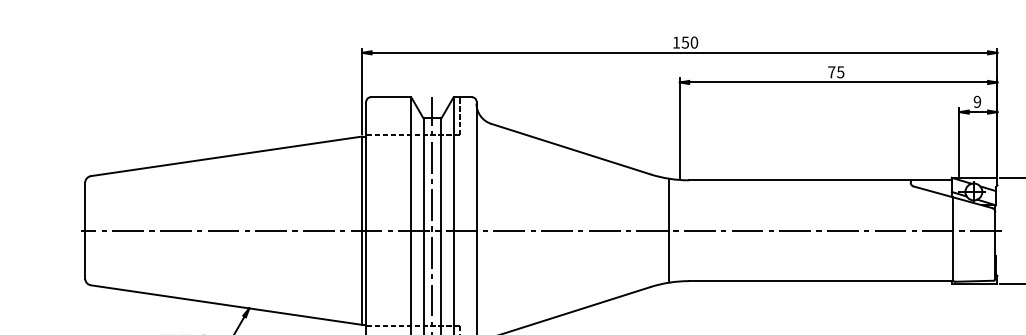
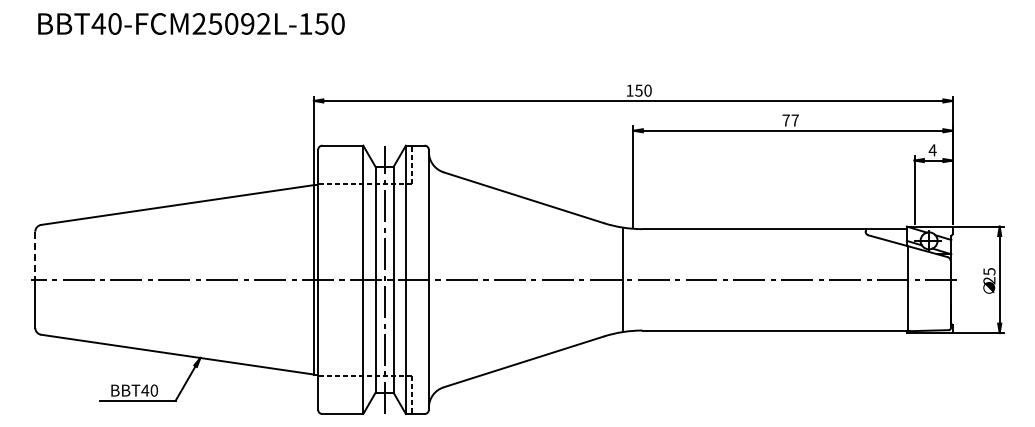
text: (840, 72) -> (794, 120), 75 -> 77
text: (977, 102) -> (932, 150), 9 -> 4
line: (85, 207) -> (35, 256), solid -> dashed

